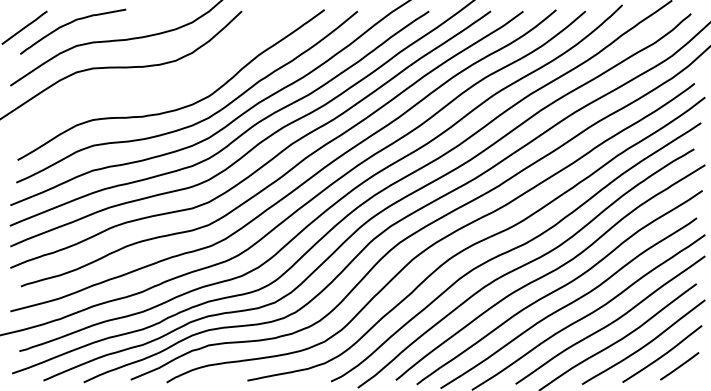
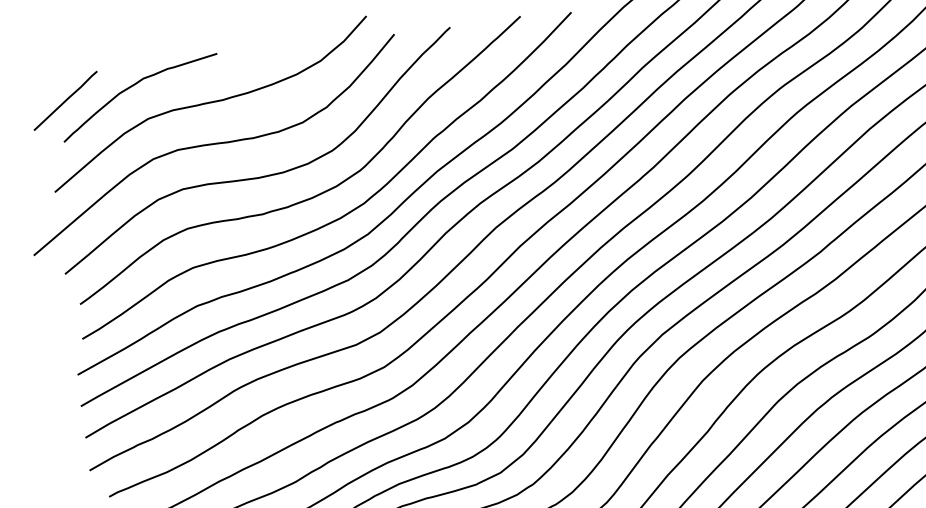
curve: (144, 91) -> (260, 175), added

